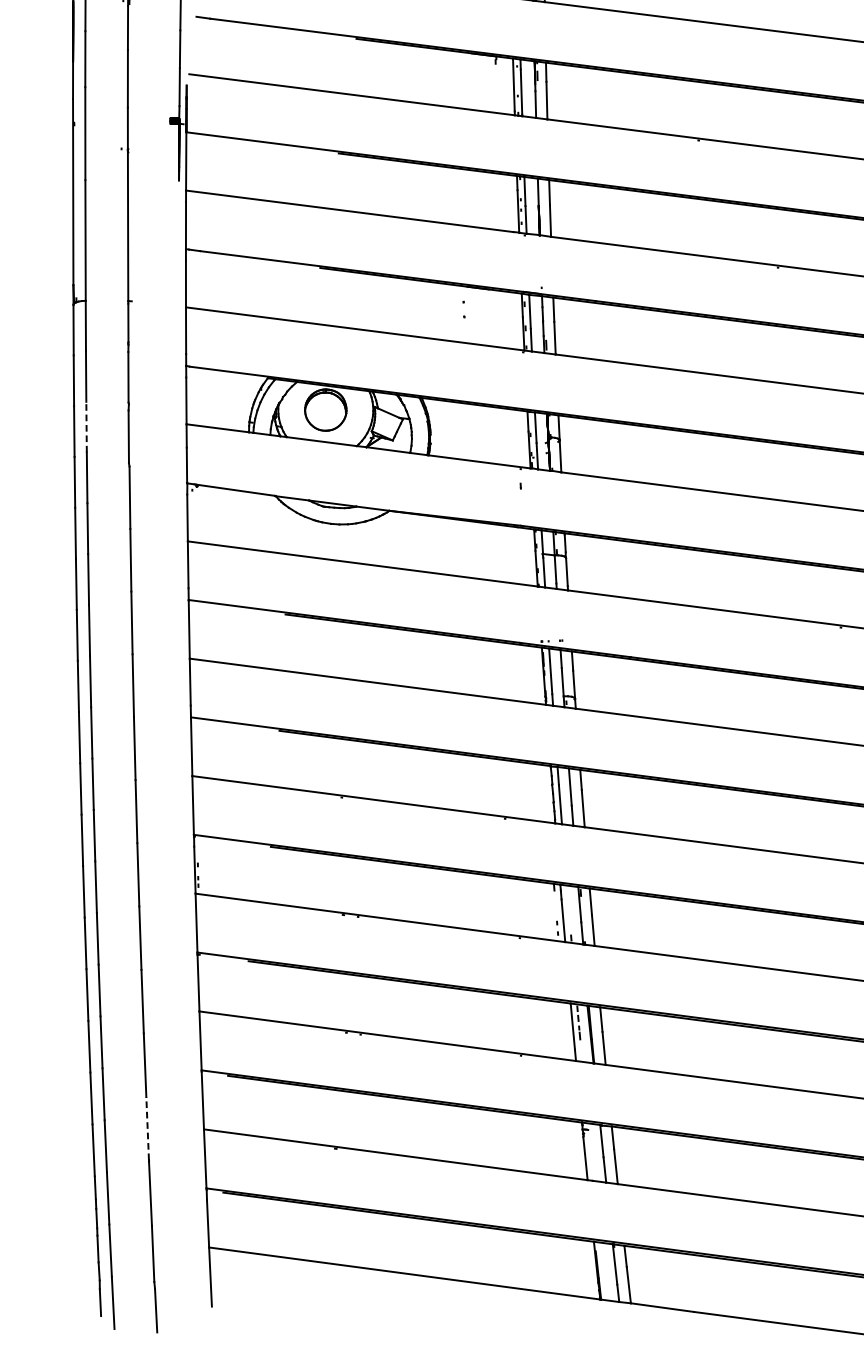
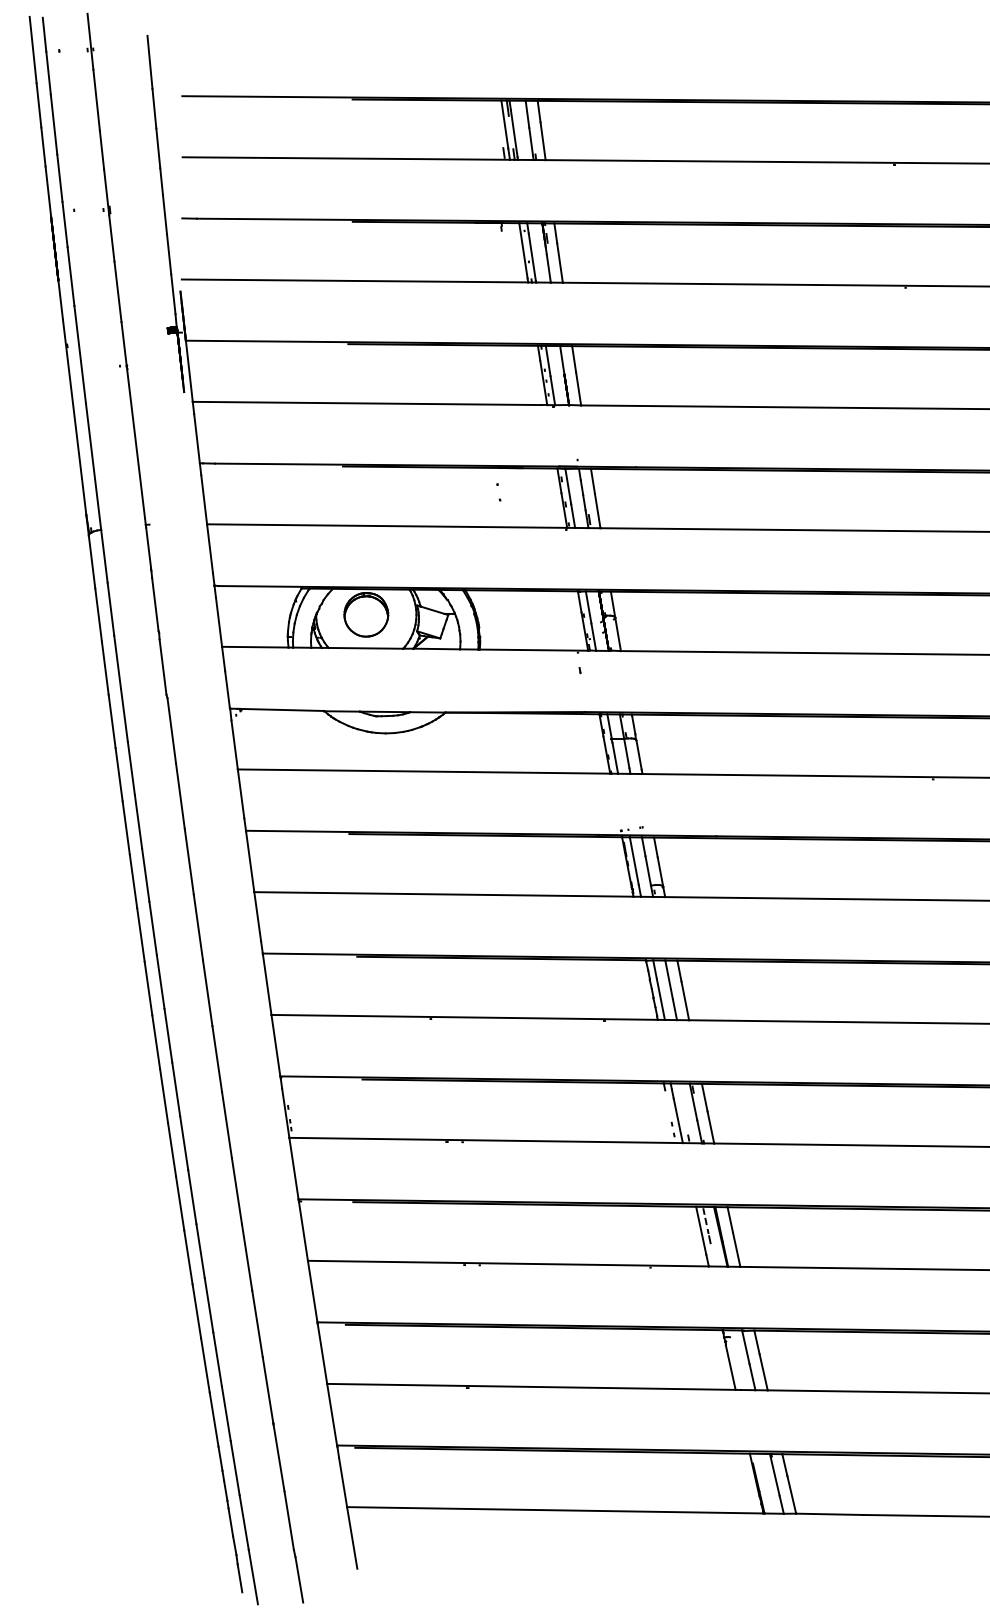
line: (86, 427) -> (117, 662), dashed -> solid
line: (147, 1128) -> (267, 1389), dashed -> solid

